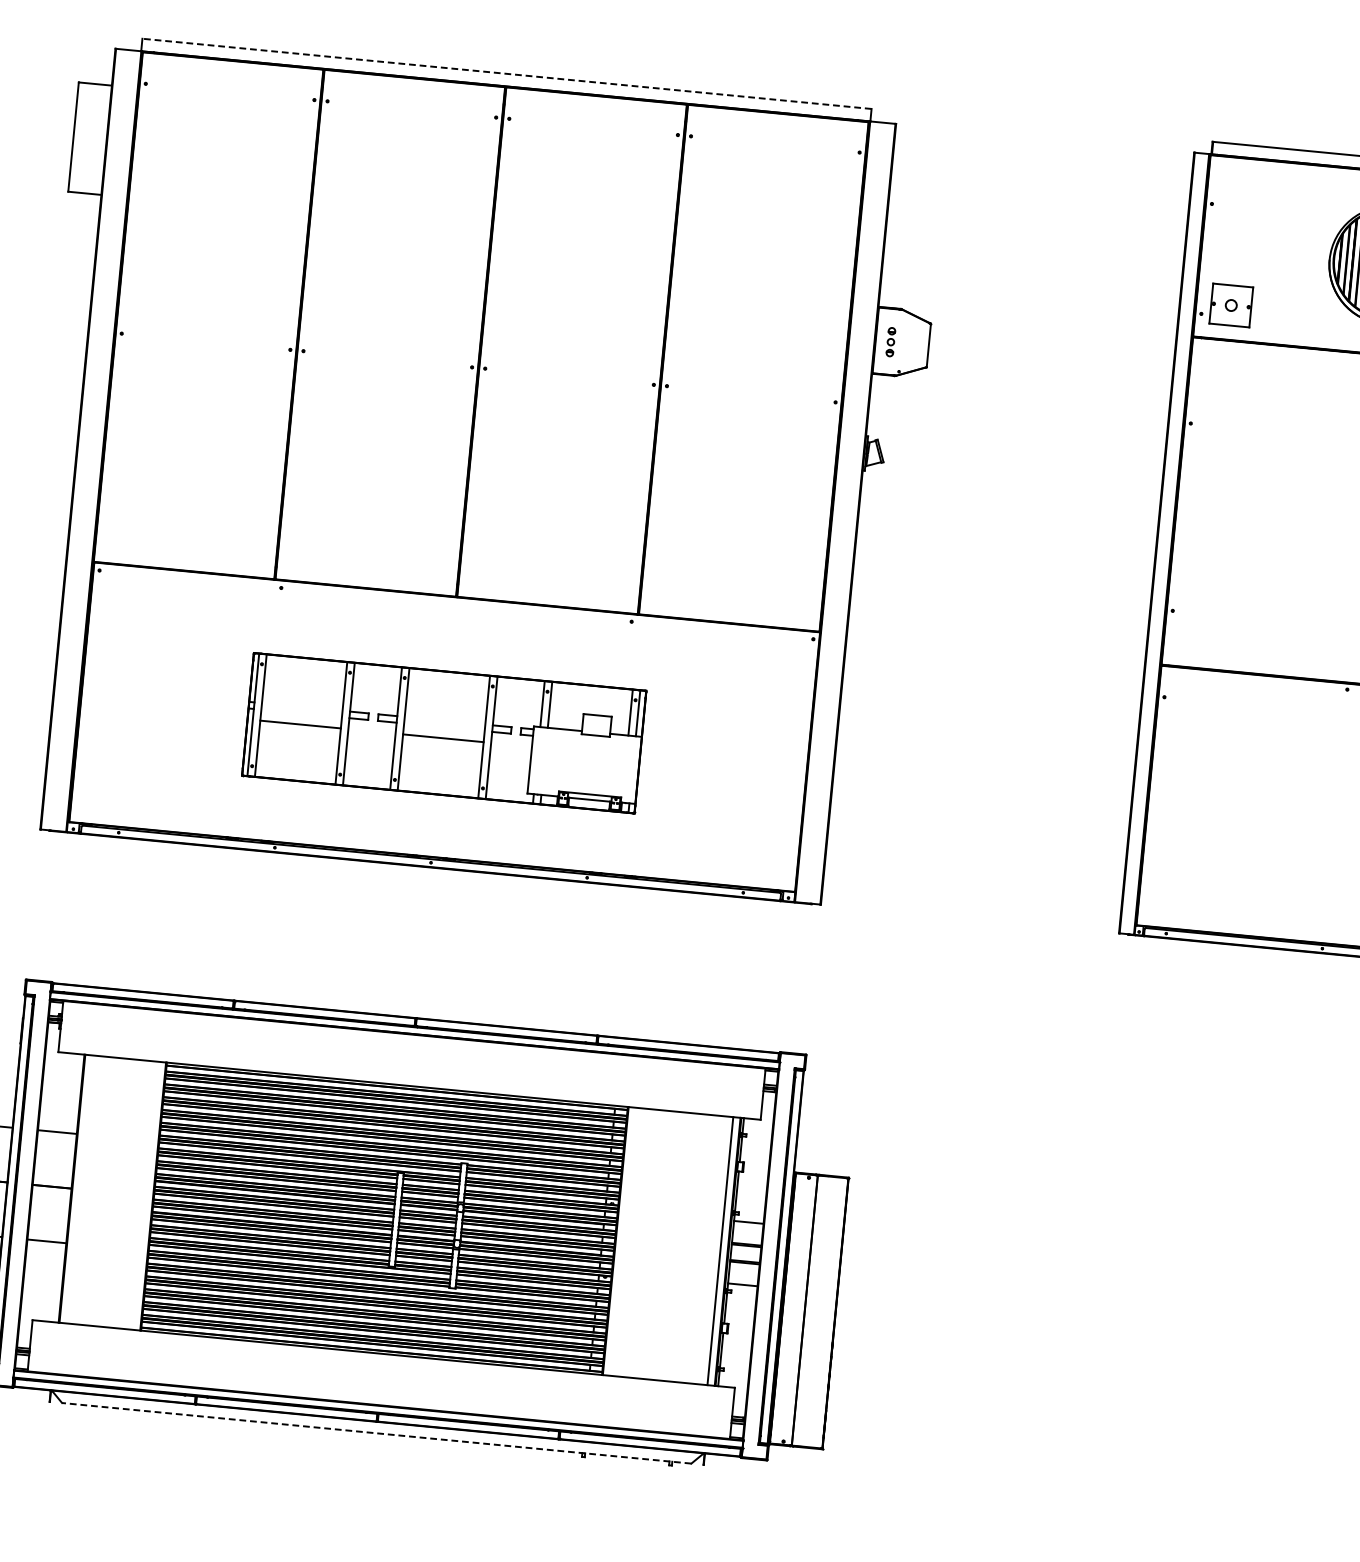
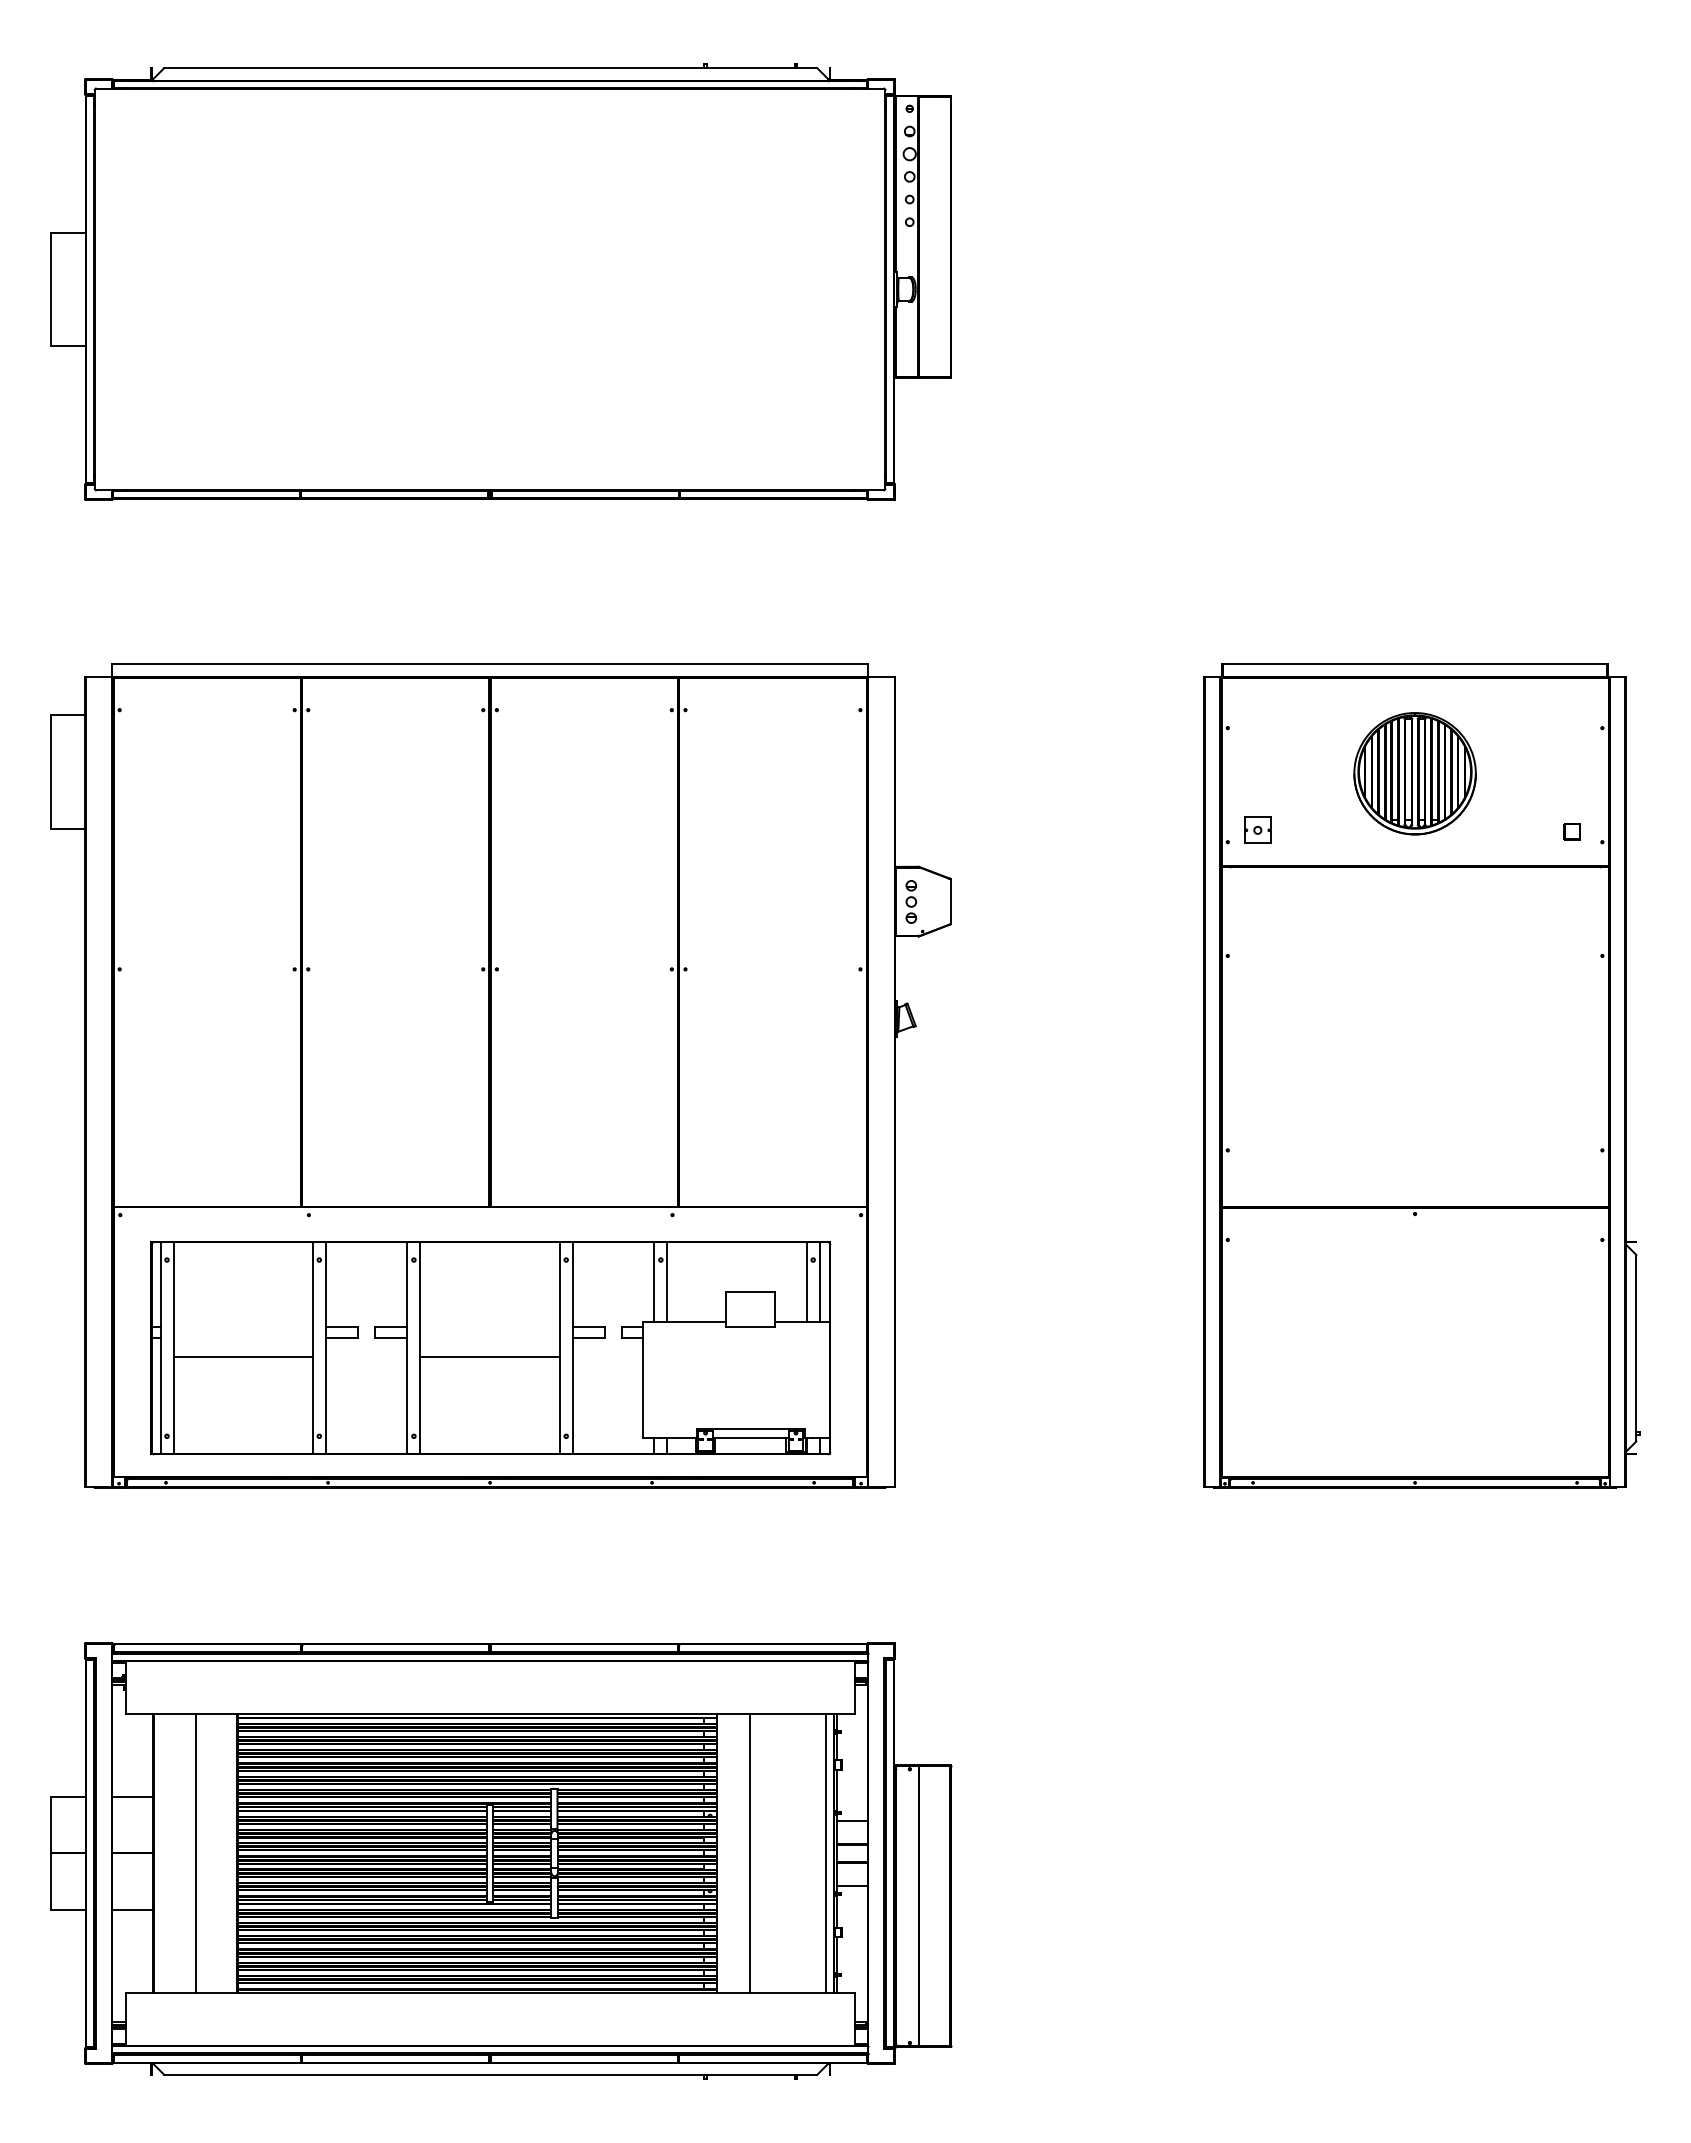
line: (506, 74) -> (489, 664), dashed -> solid
part: (1231, 304) -> (1257, 829), size x0.62
part: (891, 341) -> (911, 901), size x1.43
part: (443, 733) -> (490, 1348), size x1.67
line: (112, 1192) -> (195, 1853), added
line: (646, 1244) -> (749, 1853), added
line: (376, 1433) -> (490, 2074), dashed -> solid

